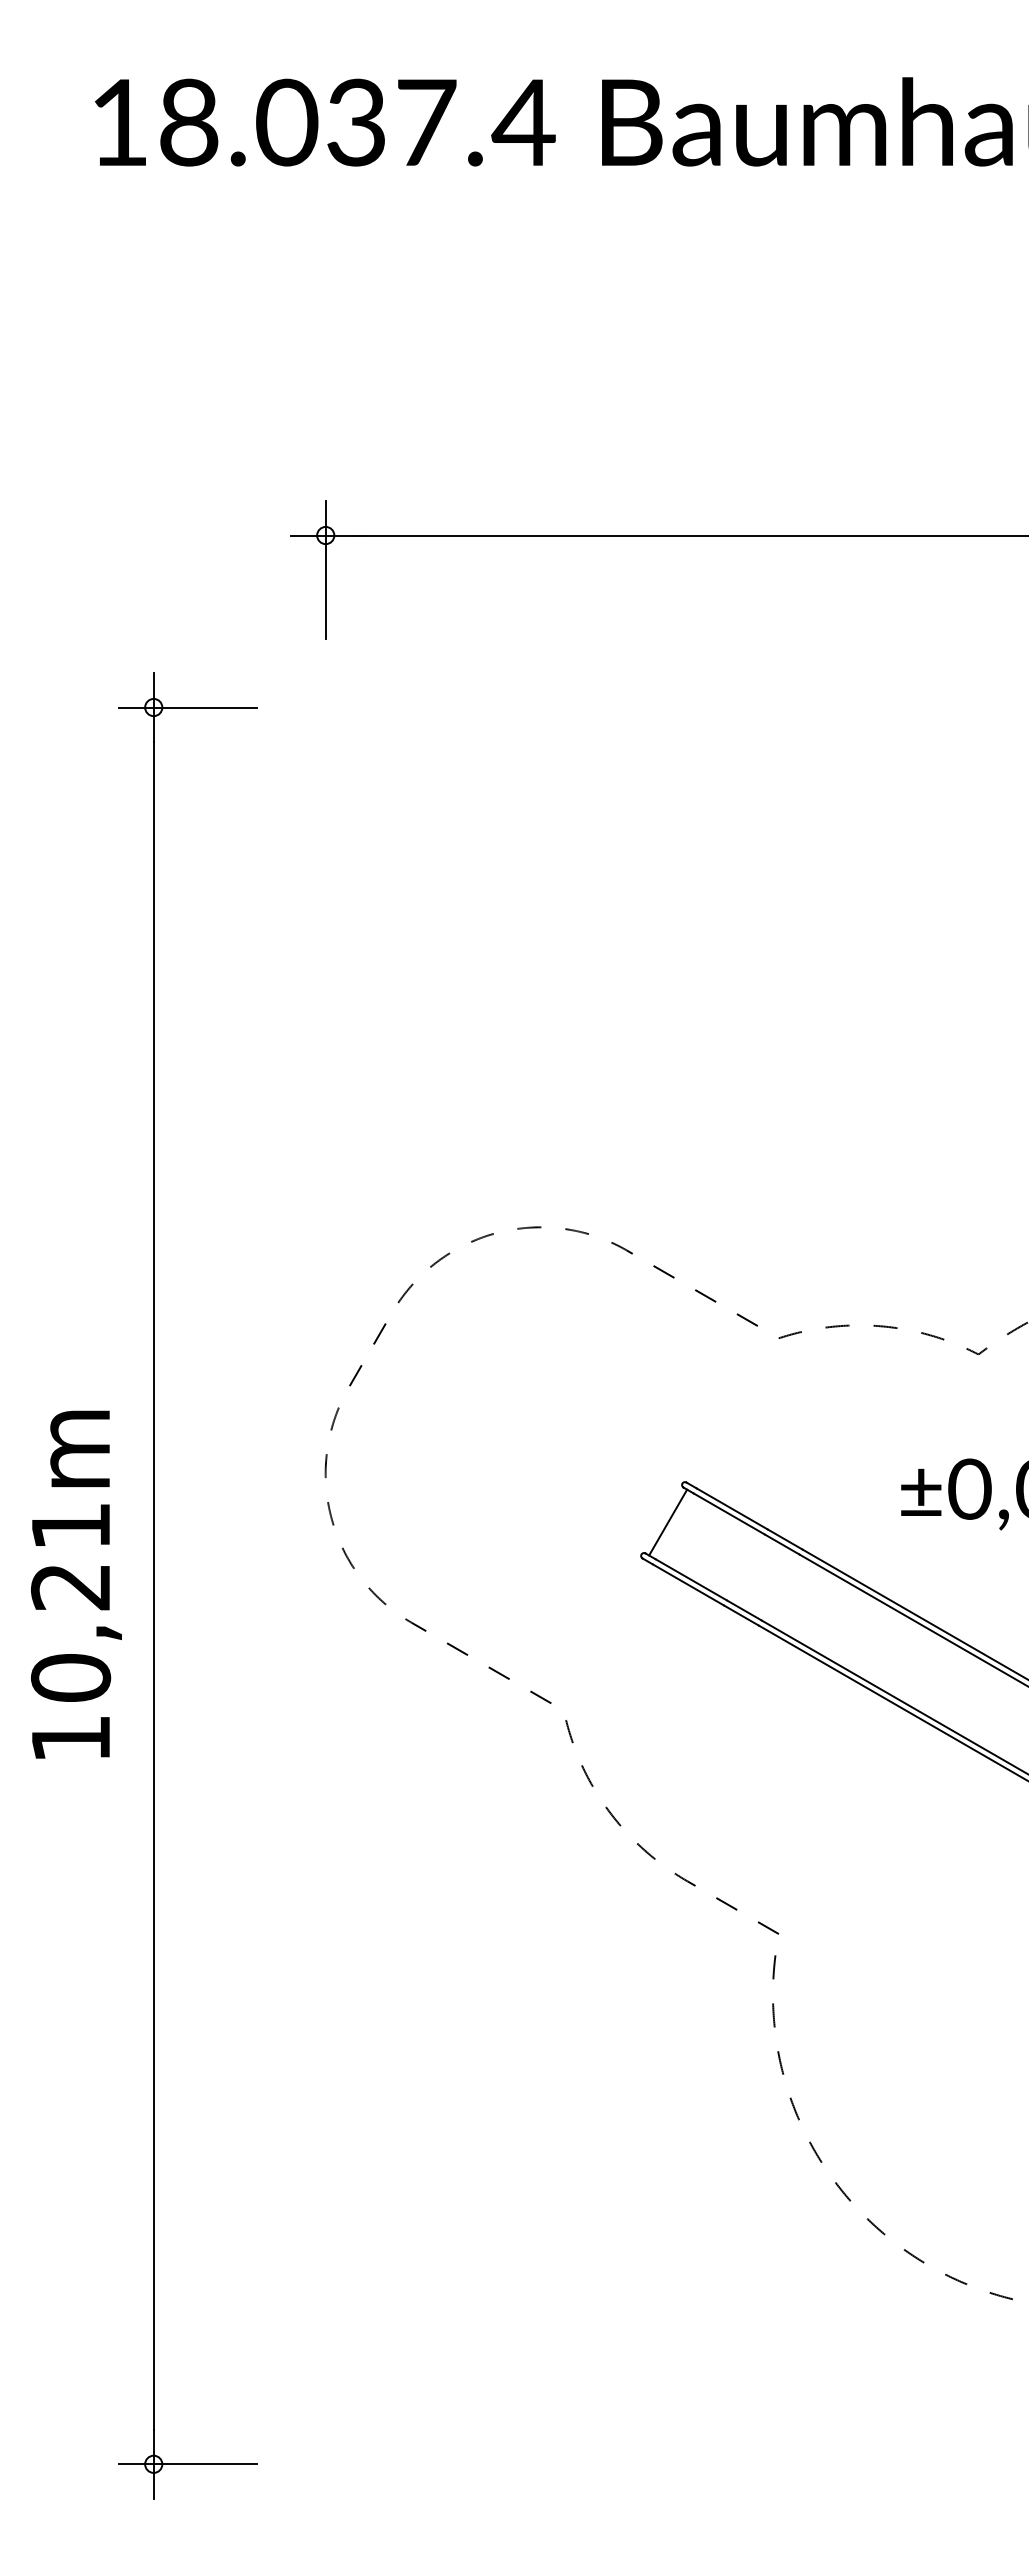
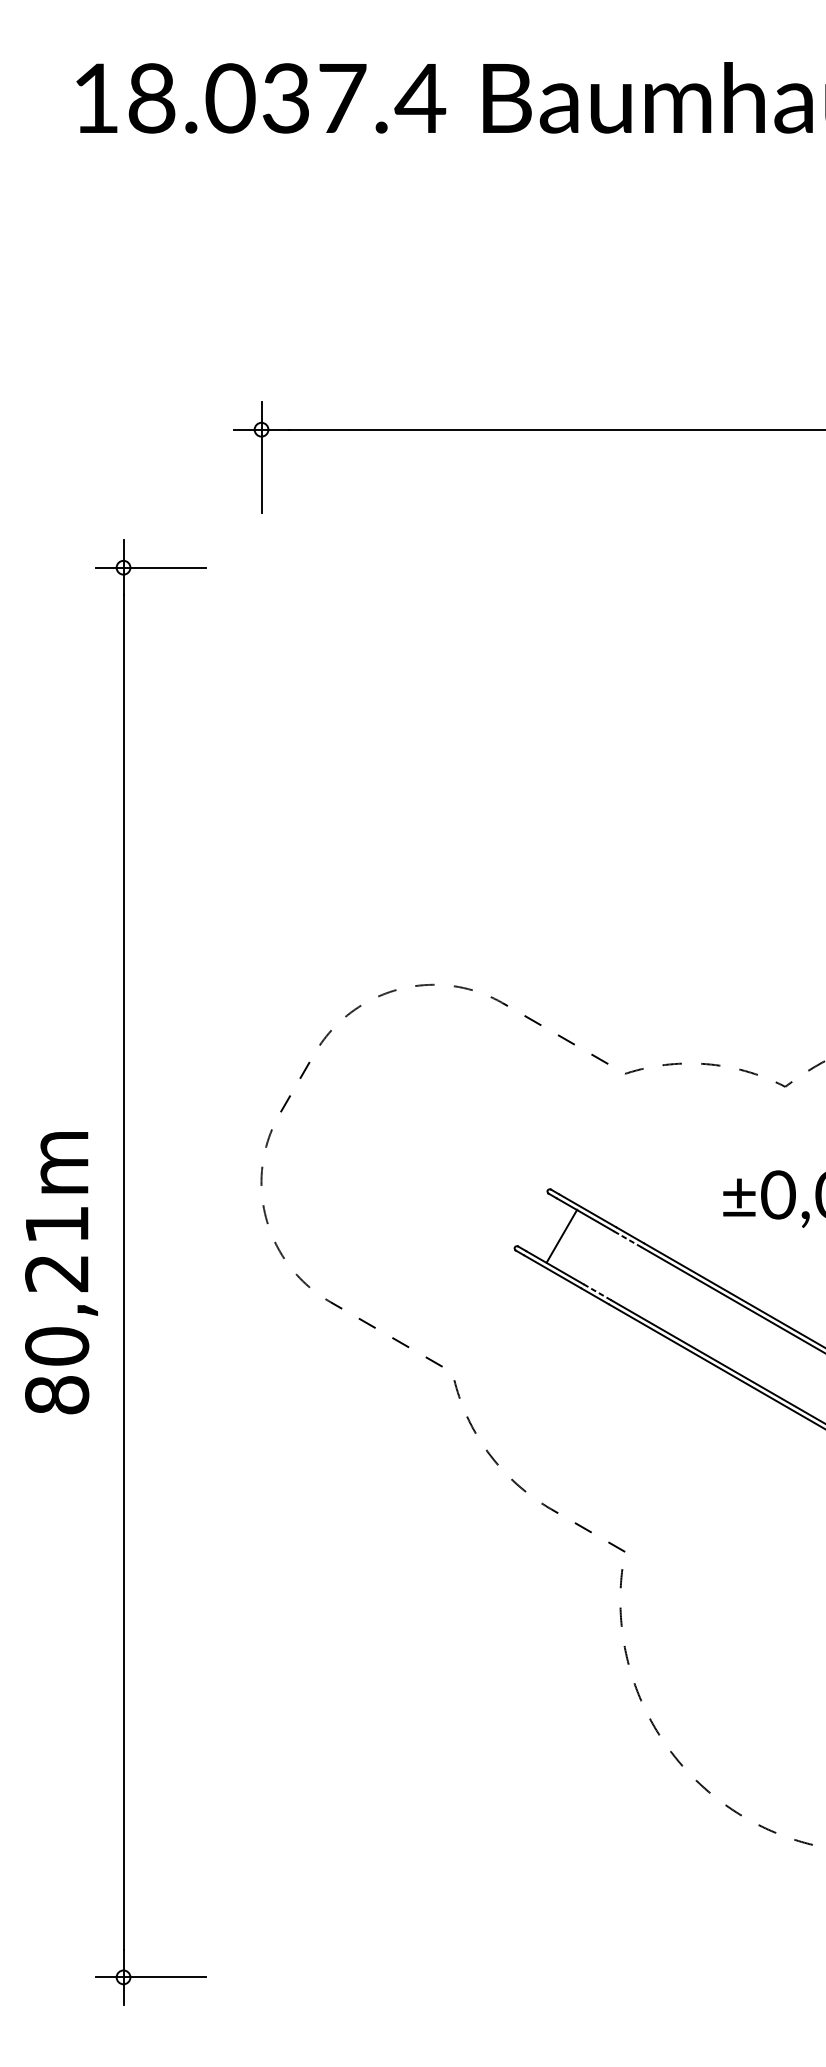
line: (668, 1522) -> (562, 1236), moved
line: (781, 1544) -> (627, 1239), solid -> dashed
line: (743, 1610) -> (596, 1292), solid -> dashed
text: (71, 1738) -> (57, 1394), 10,21m -> 80,21m

